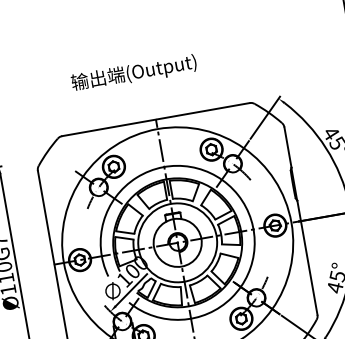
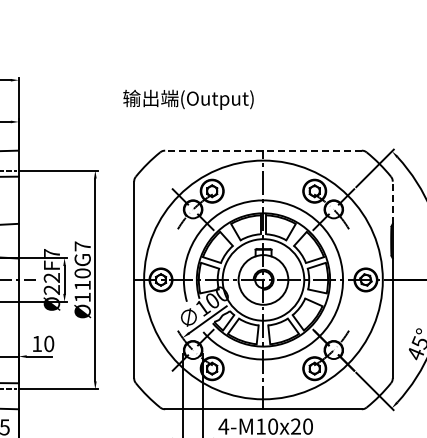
text: (134, 73) -> (188, 99), moved
line: (155, 119) -> (262, 150), solid -> dashed
line: (287, 147) -> (392, 202), solid -> dashed

